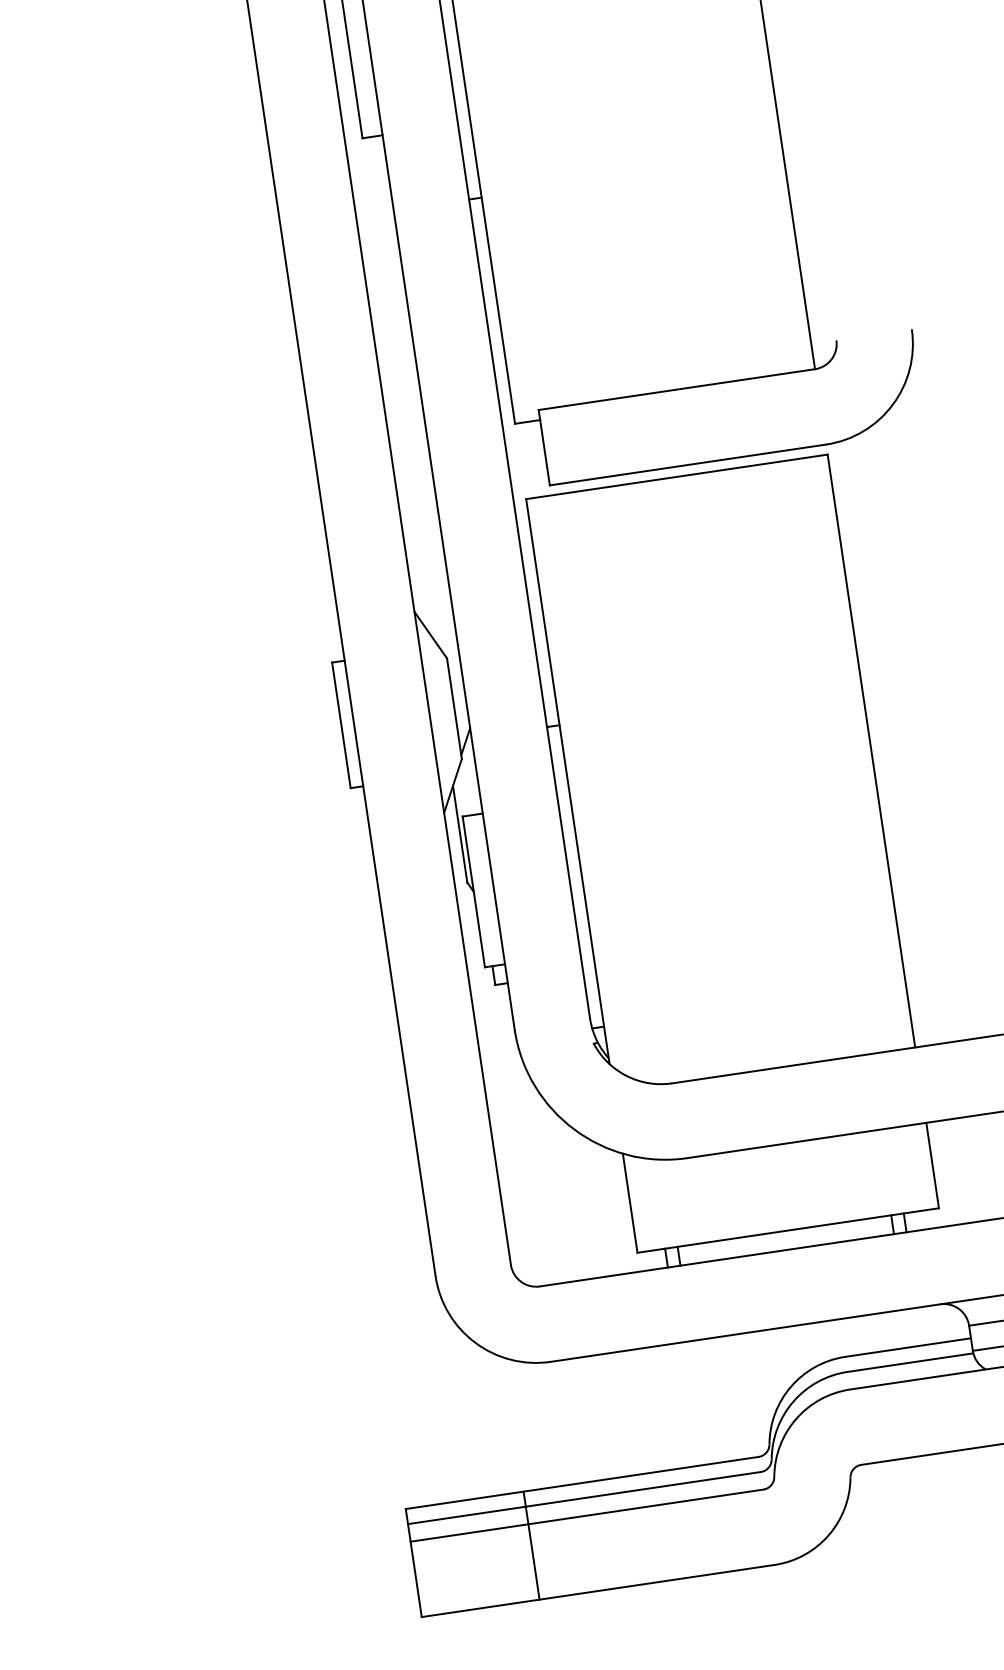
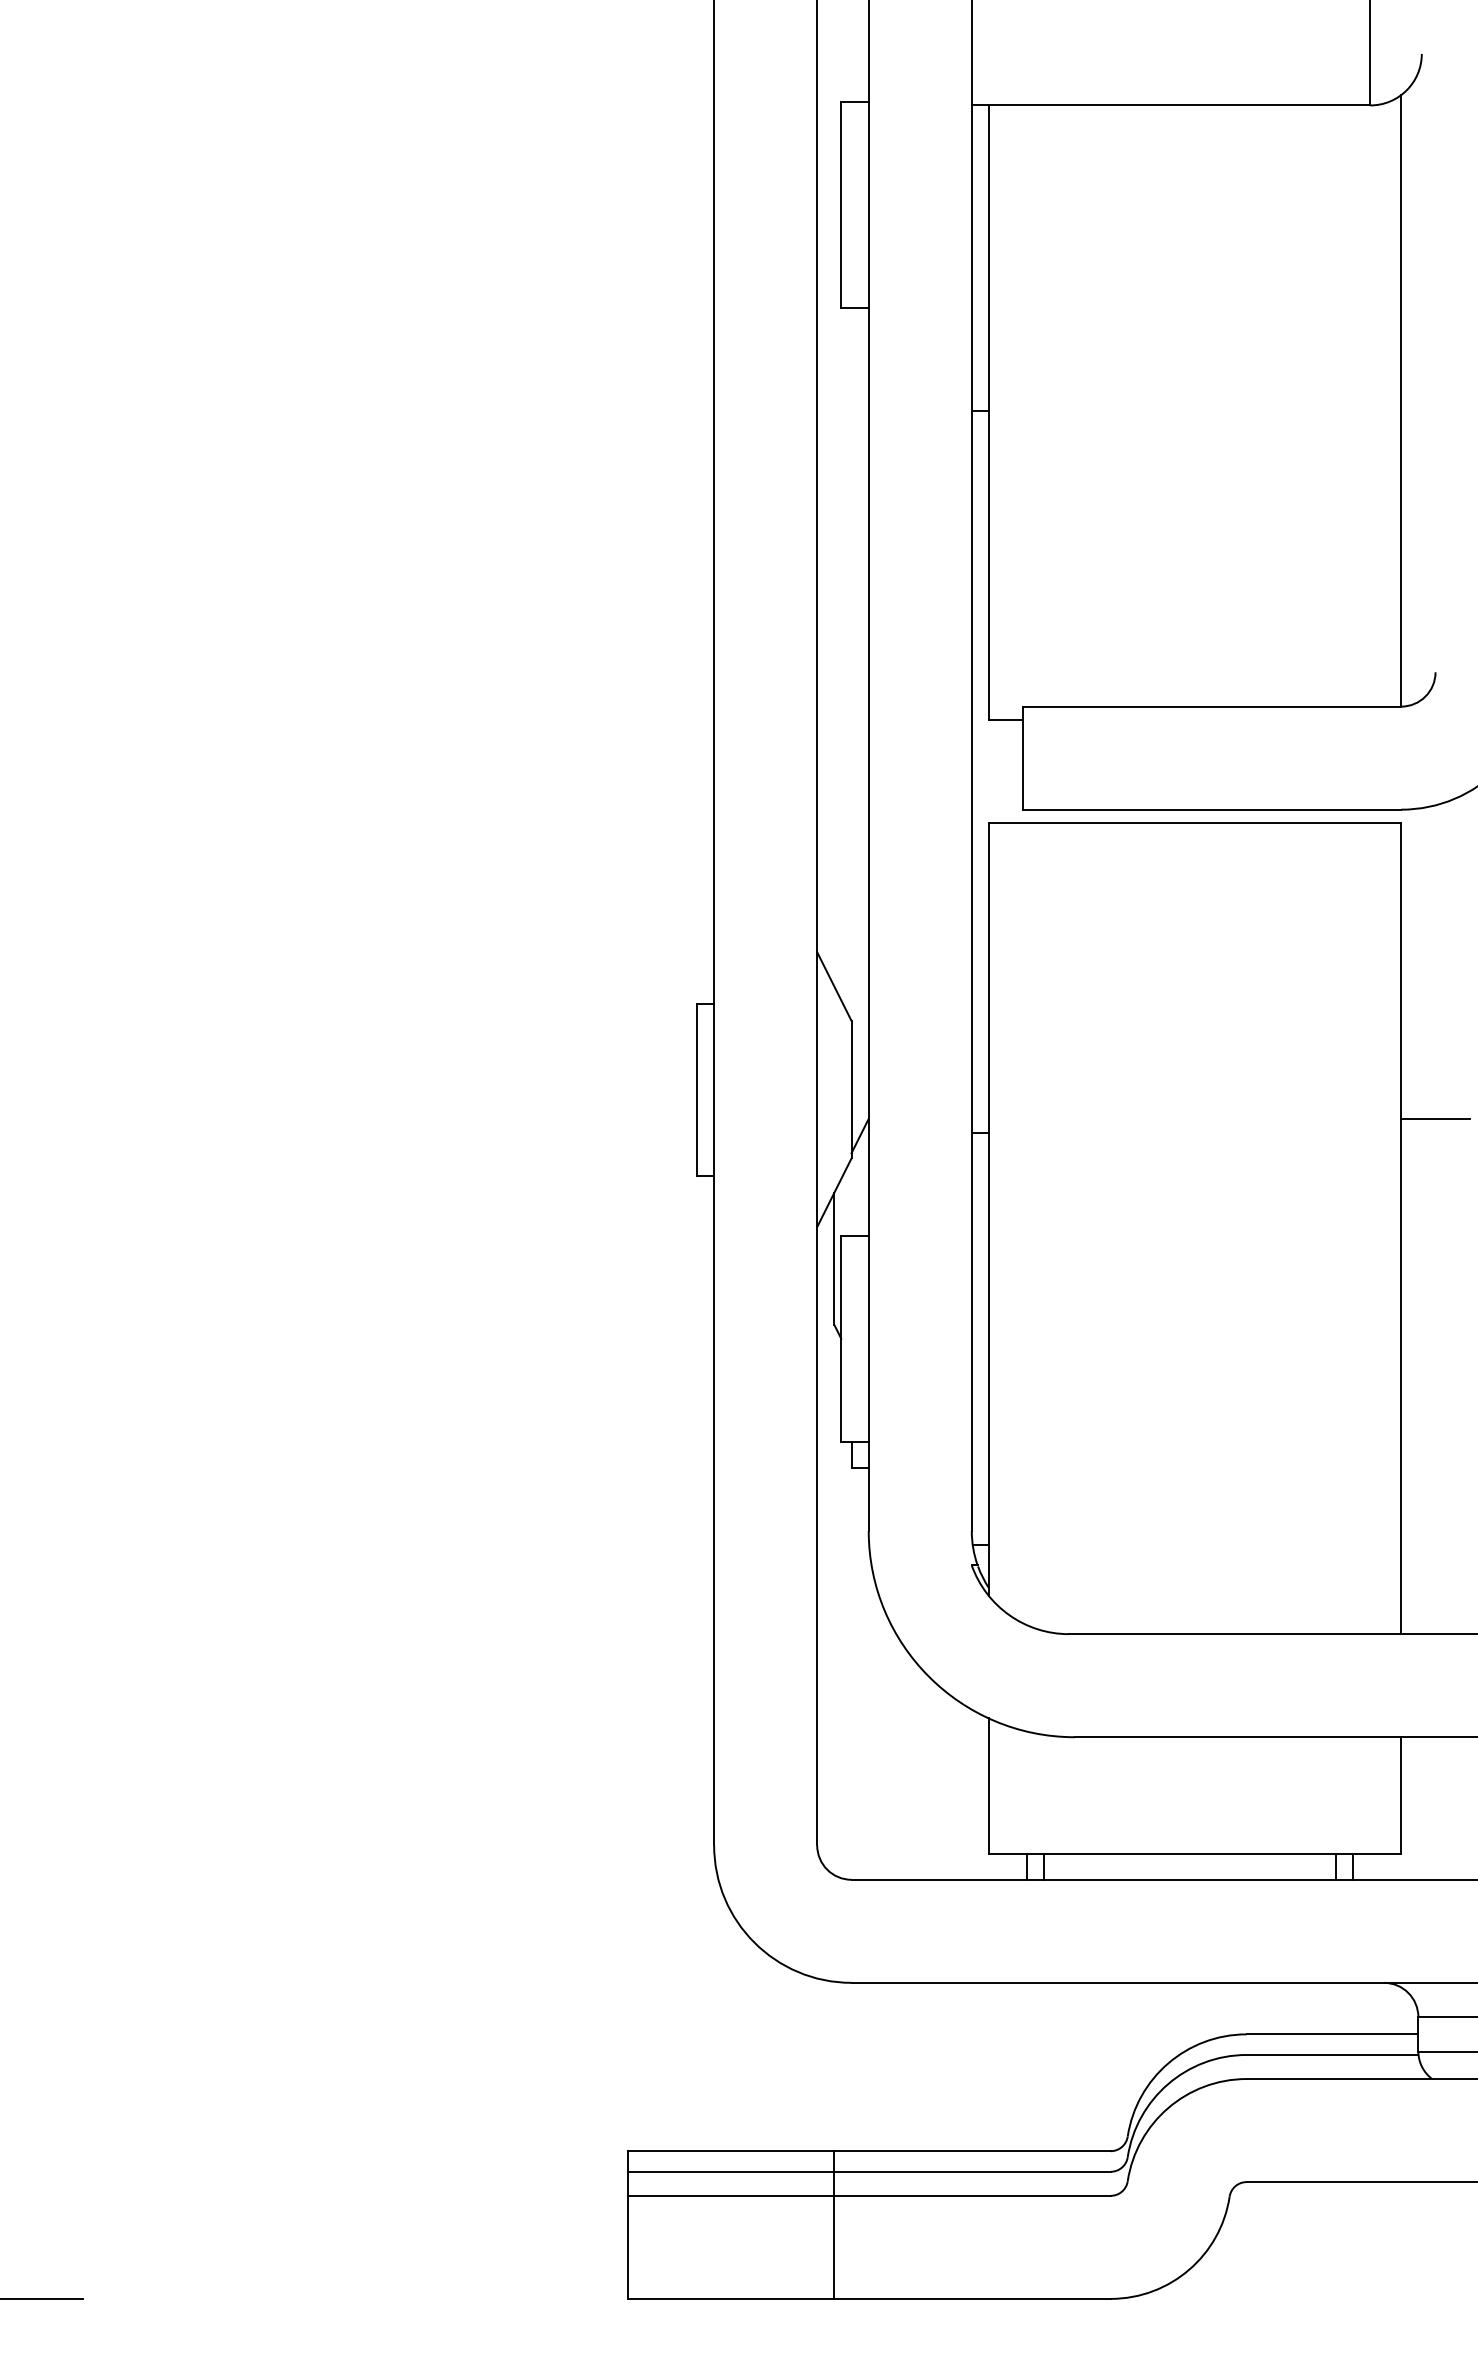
line: (884, 666) -> (1435, 1118), added
line: (531, 1545) -> (834, 2224), moved

